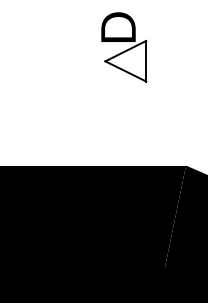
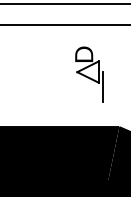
line: (153, 90) -> (102, 87), added

